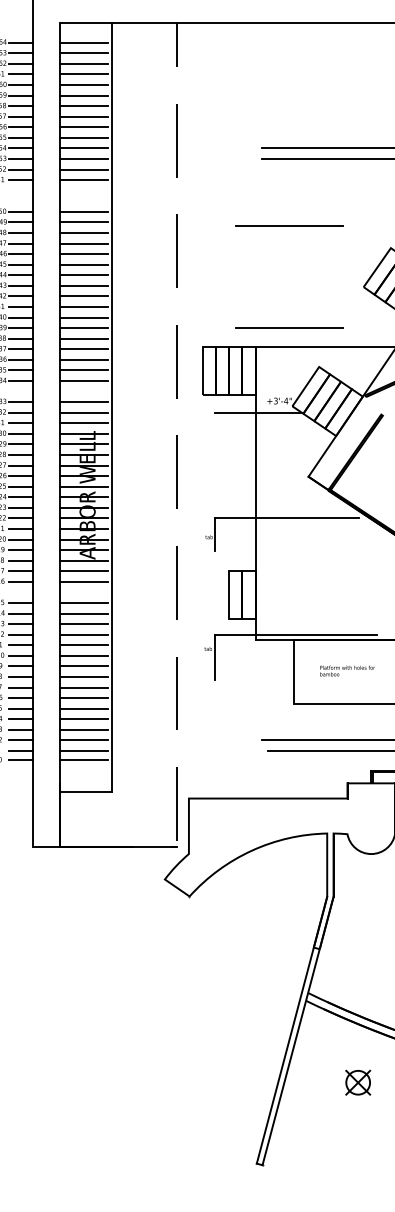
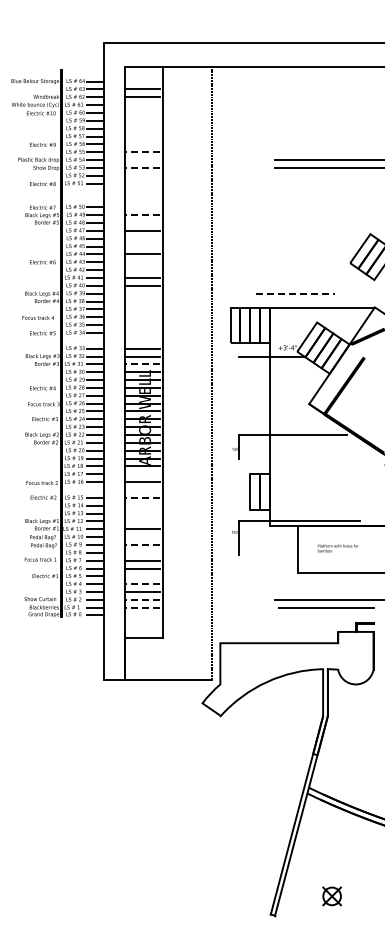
line: (84, 42) -> (142, 81), removed
line: (84, 74) -> (142, 105), removed
line: (84, 84) -> (142, 112), removed
line: (84, 95) -> (142, 120), removed
line: (84, 105) -> (142, 128), removed
line: (84, 116) -> (142, 136), removed
line: (84, 127) -> (142, 144), removed
line: (84, 138) -> (142, 152), solid -> dashed
line: (84, 148) -> (142, 160), removed
line: (84, 158) -> (142, 167), solid -> dashed
line: (84, 169) -> (142, 175), removed
line: (84, 179) -> (142, 183), removed
line: (84, 212) -> (142, 207), removed
line: (84, 222) -> (142, 215), solid -> dashed
line: (288, 225) -> (294, 217), removed
line: (84, 232) -> (142, 222), removed
line: (84, 253) -> (142, 238), removed
line: (84, 264) -> (142, 246), removed
line: (84, 286) -> (142, 262), removed
line: (84, 296) -> (142, 270), removed
line: (84, 327) -> (142, 293), removed
line: (290, 327) -> (295, 293), solid -> dashed
line: (84, 338) -> (142, 301), removed
line: (84, 349) -> (142, 309), removed
line: (84, 360) -> (142, 317), removed
line: (84, 370) -> (142, 325), removed
line: (84, 380) -> (142, 332), removed
line: (84, 423) -> (142, 364), solid -> dashed
line: (84, 571) -> (142, 474), removed
line: (84, 602) -> (142, 497), solid -> dashed
line: (84, 613) -> (142, 505), removed
line: (84, 623) -> (142, 513), removed
line: (84, 634) -> (142, 521), removed
line: (84, 656) -> (142, 537), removed
line: (84, 667) -> (142, 545), solid -> dashed
line: (84, 676) -> (142, 552), removed
line: (84, 708) -> (142, 576), removed
line: (84, 719) -> (142, 584), solid -> dashed
line: (84, 741) -> (142, 600), solid -> dashed
line: (84, 750) -> (142, 607), solid -> dashed
line: (84, 759) -> (142, 614), removed
part: (357, 1082) -> (331, 896), moved

